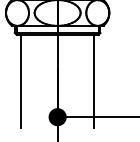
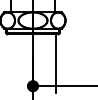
line: (21, 81) -> (10, 63), removed

